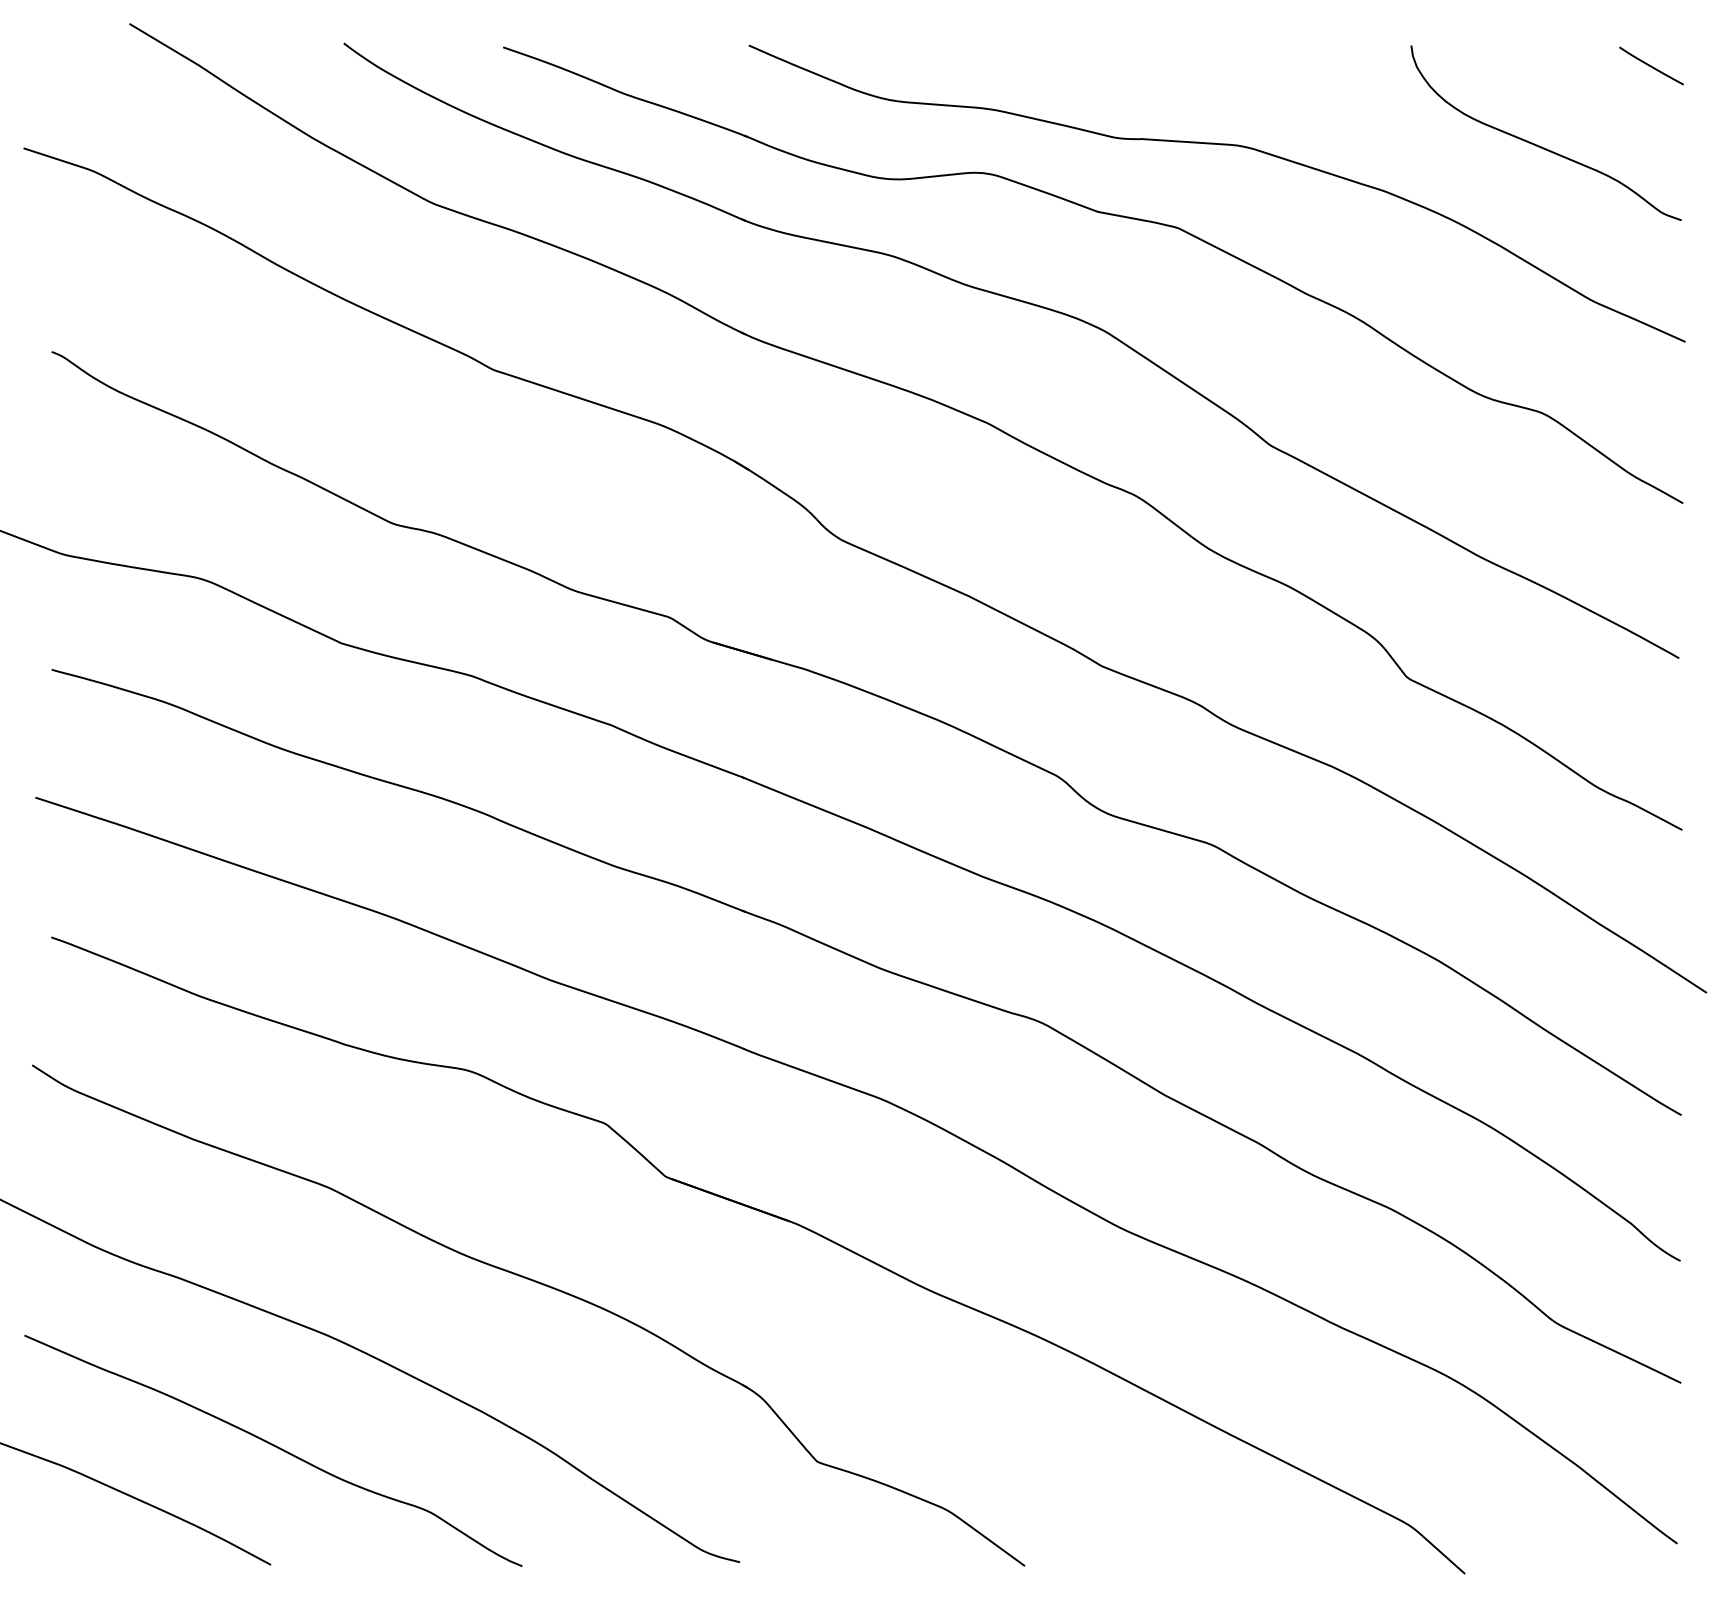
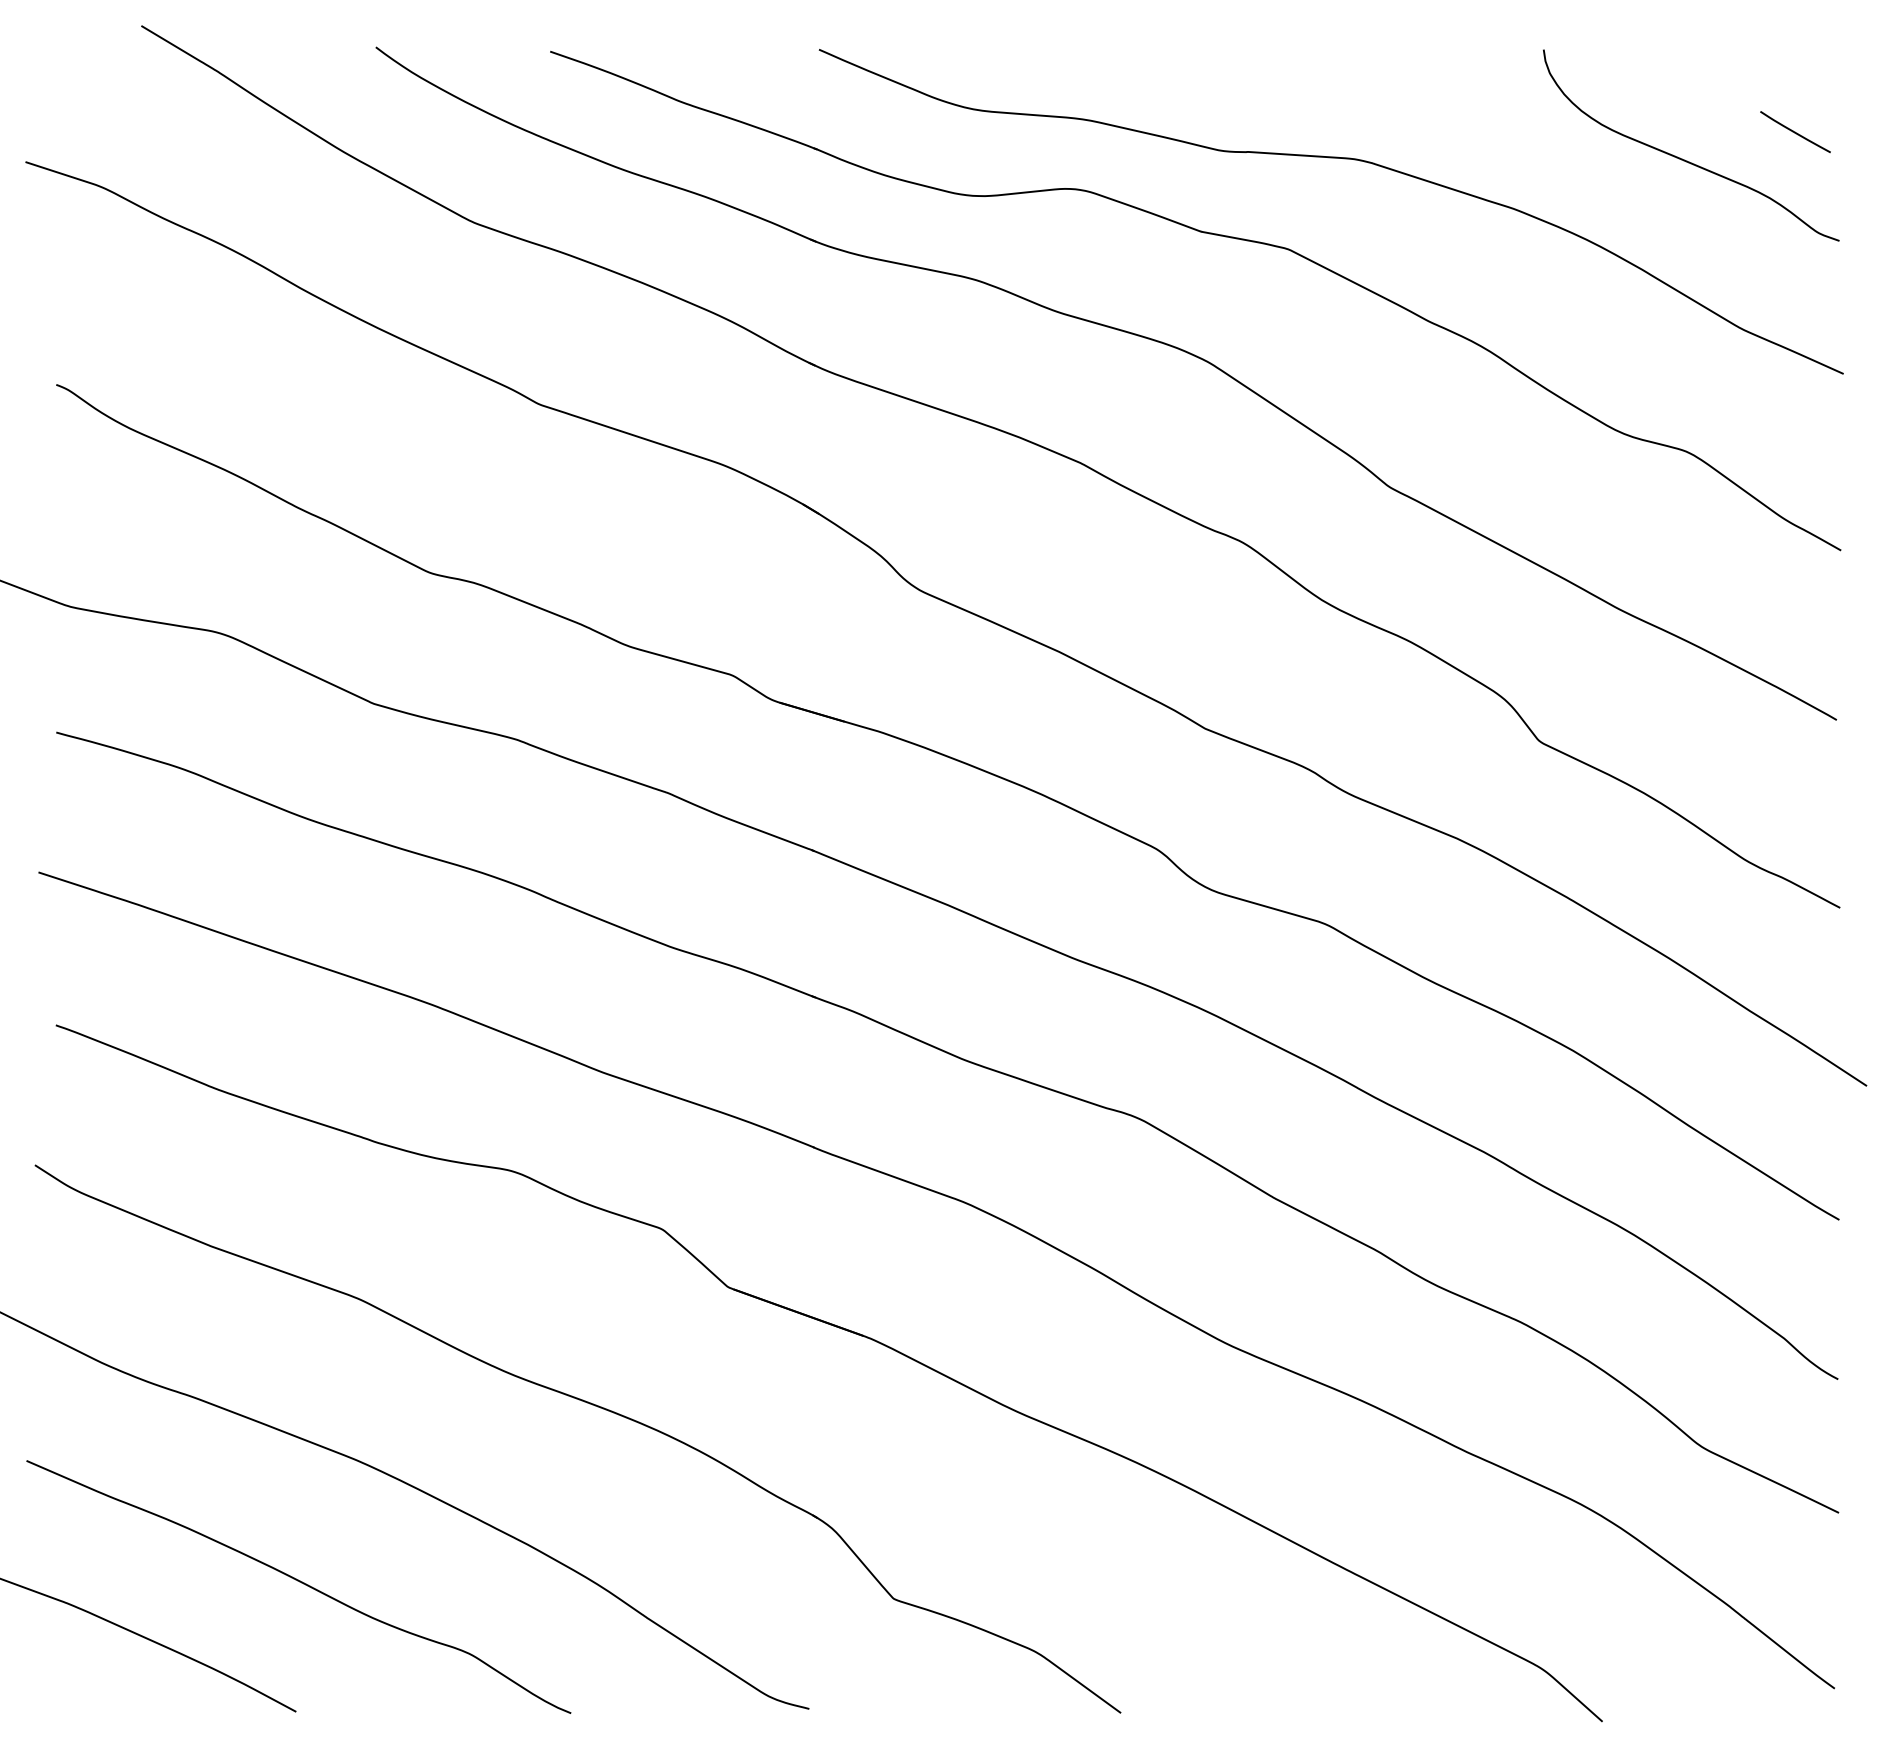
line: (1651, 66) -> (1795, 132), moved

